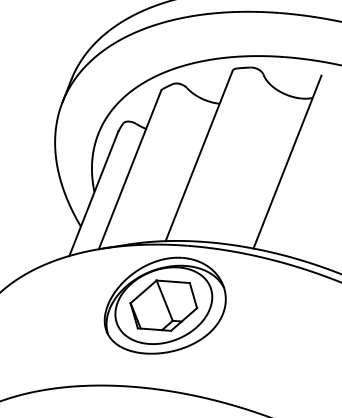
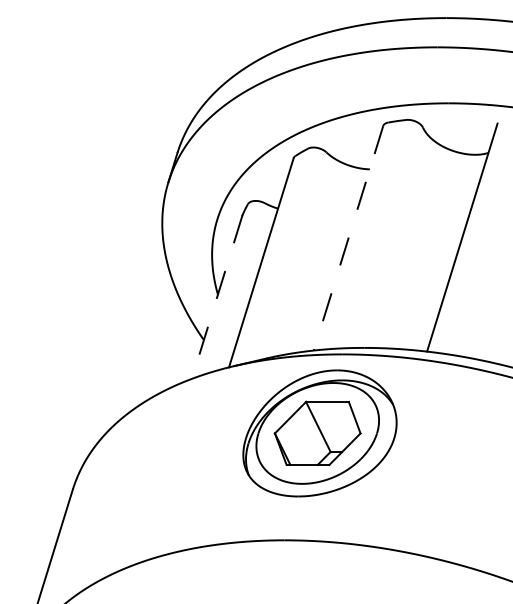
line: (199, 156) -> (348, 238), solid -> dashed
line: (93, 194) -> (217, 297), solid -> dashed

